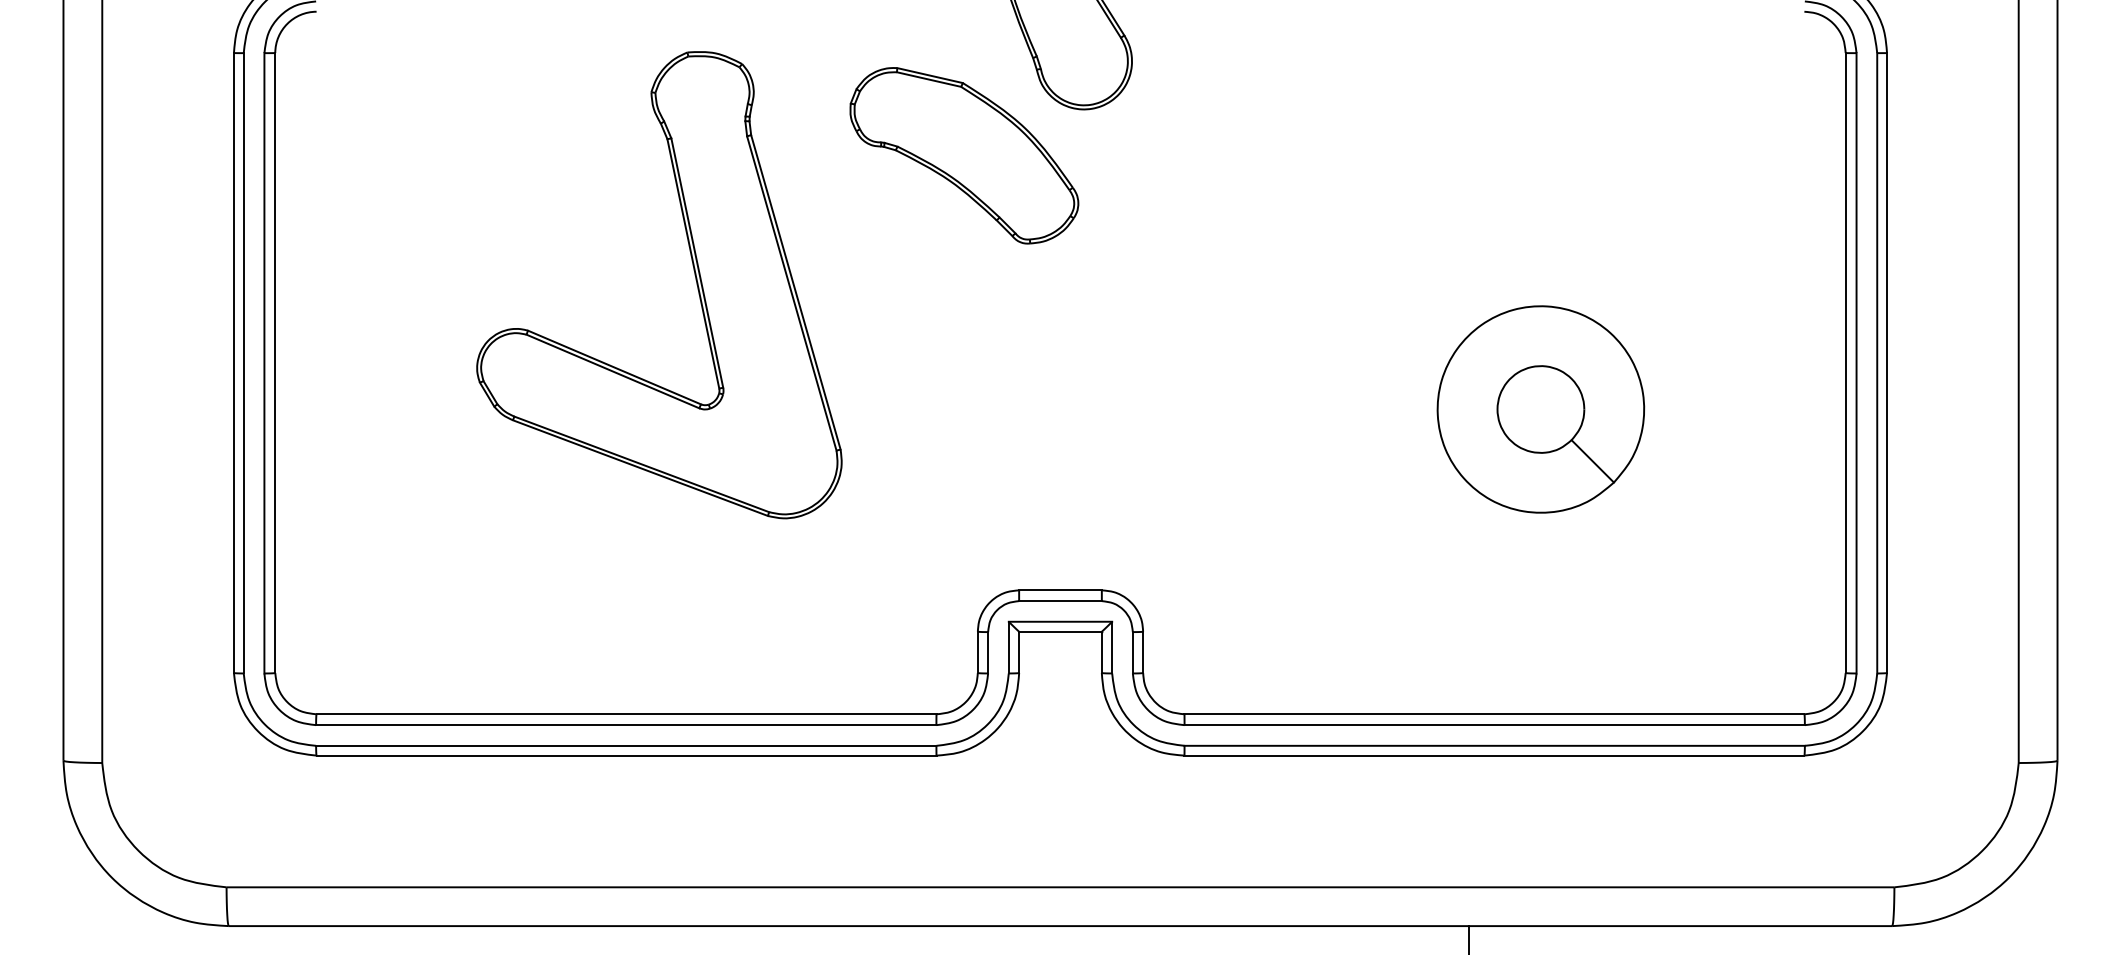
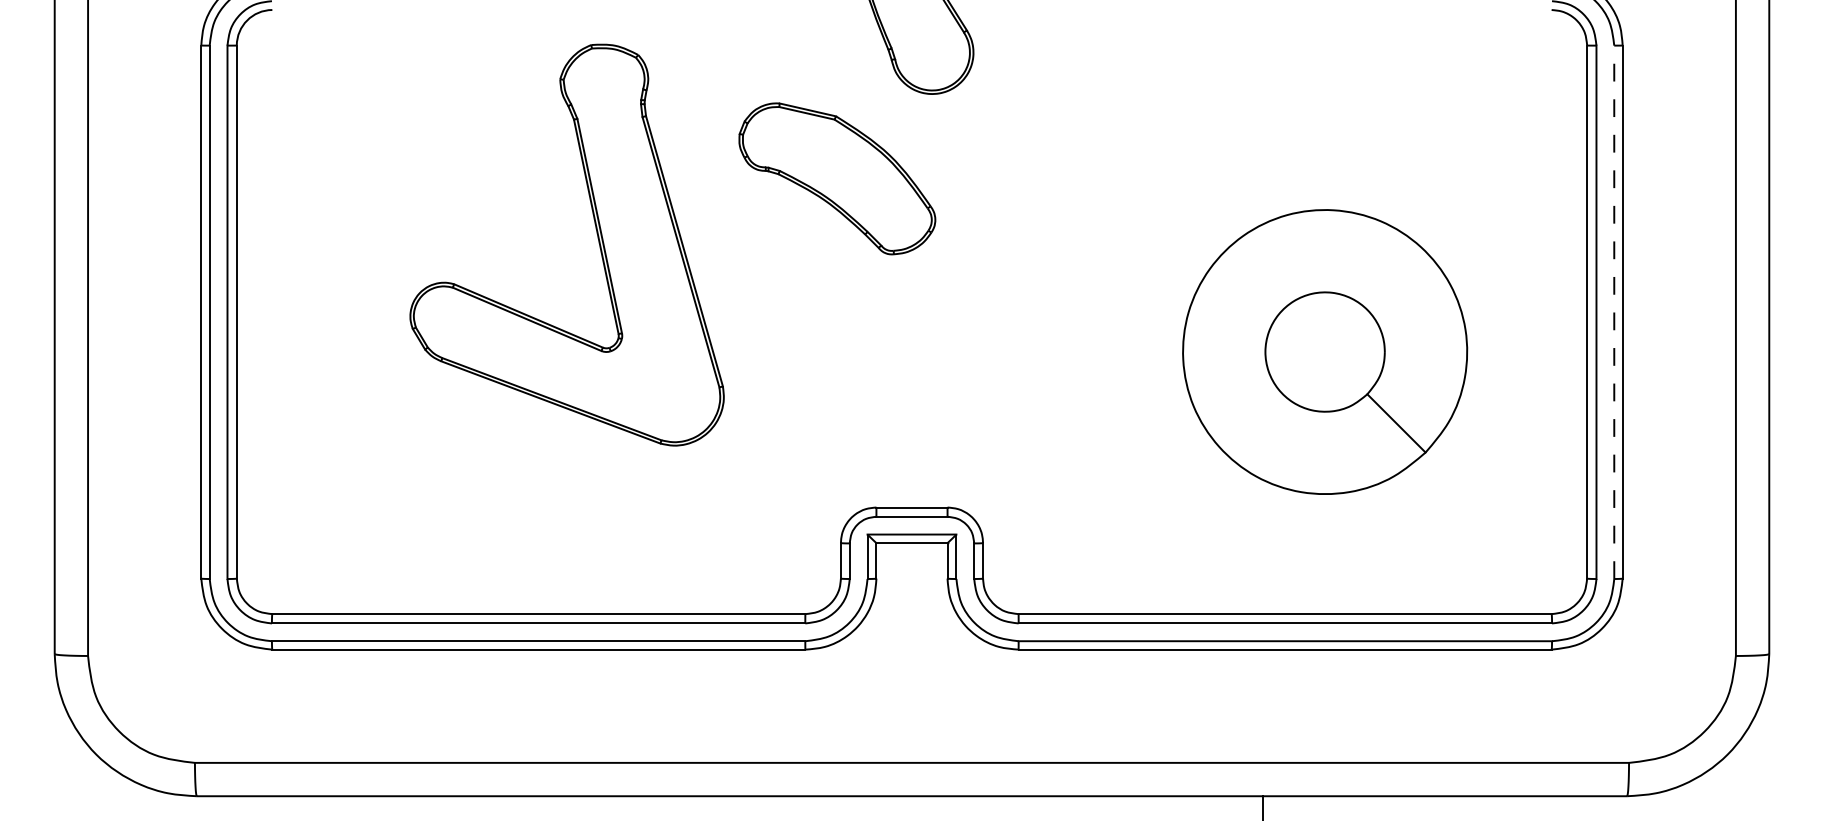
part: (964, 155) -> (837, 178), moved
line: (1877, 363) -> (1614, 312), solid -> dashed
part: (1540, 408) -> (1324, 351), size x1.6

